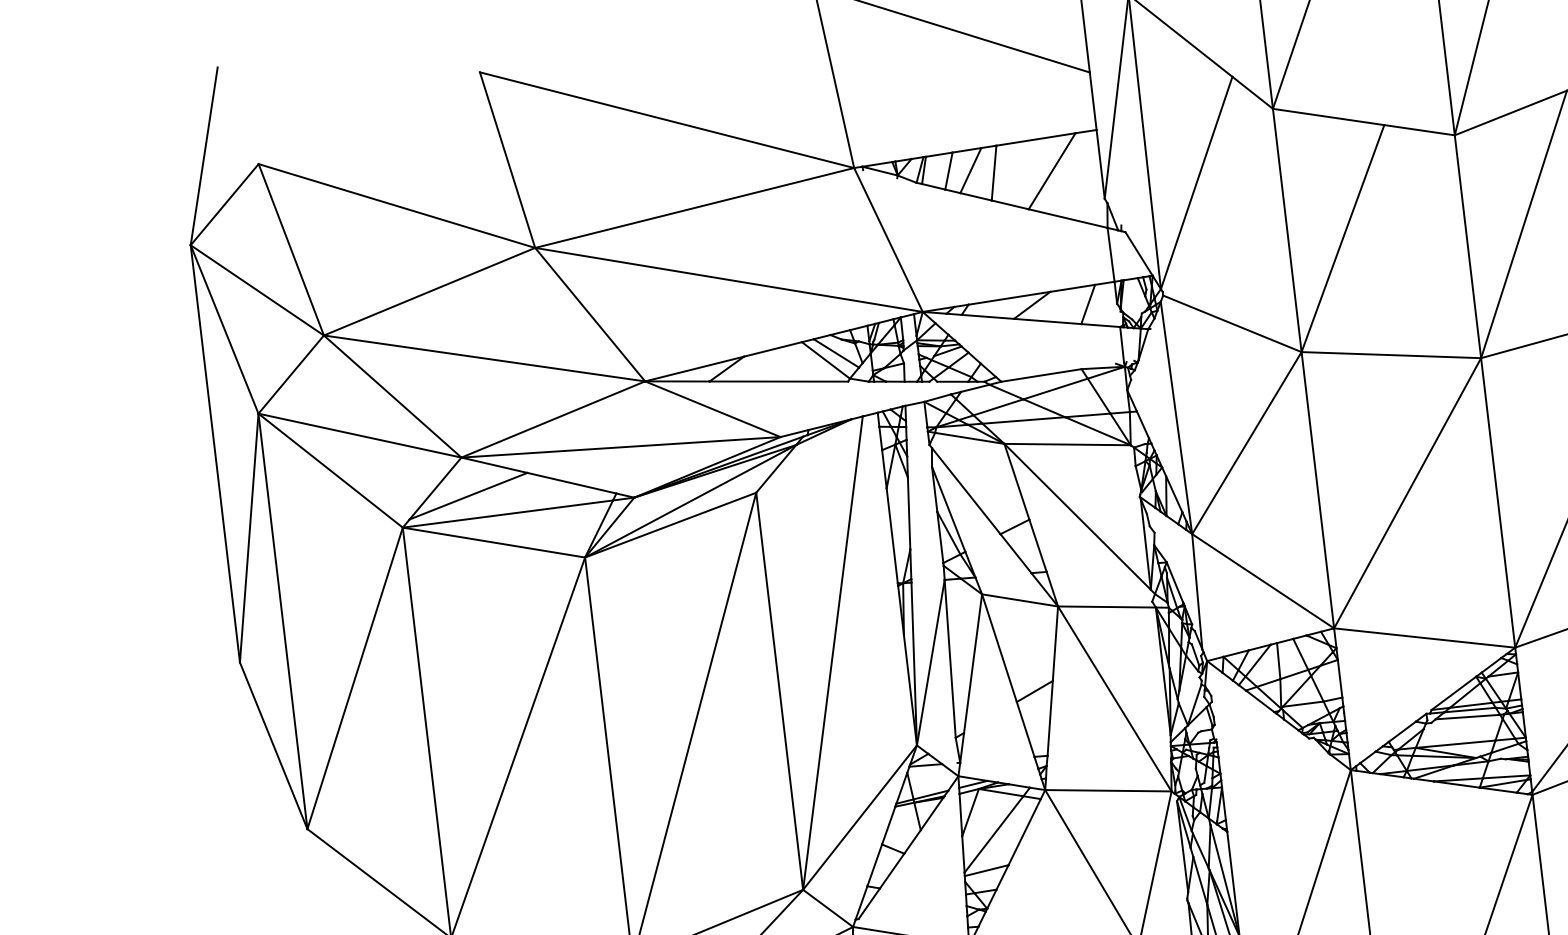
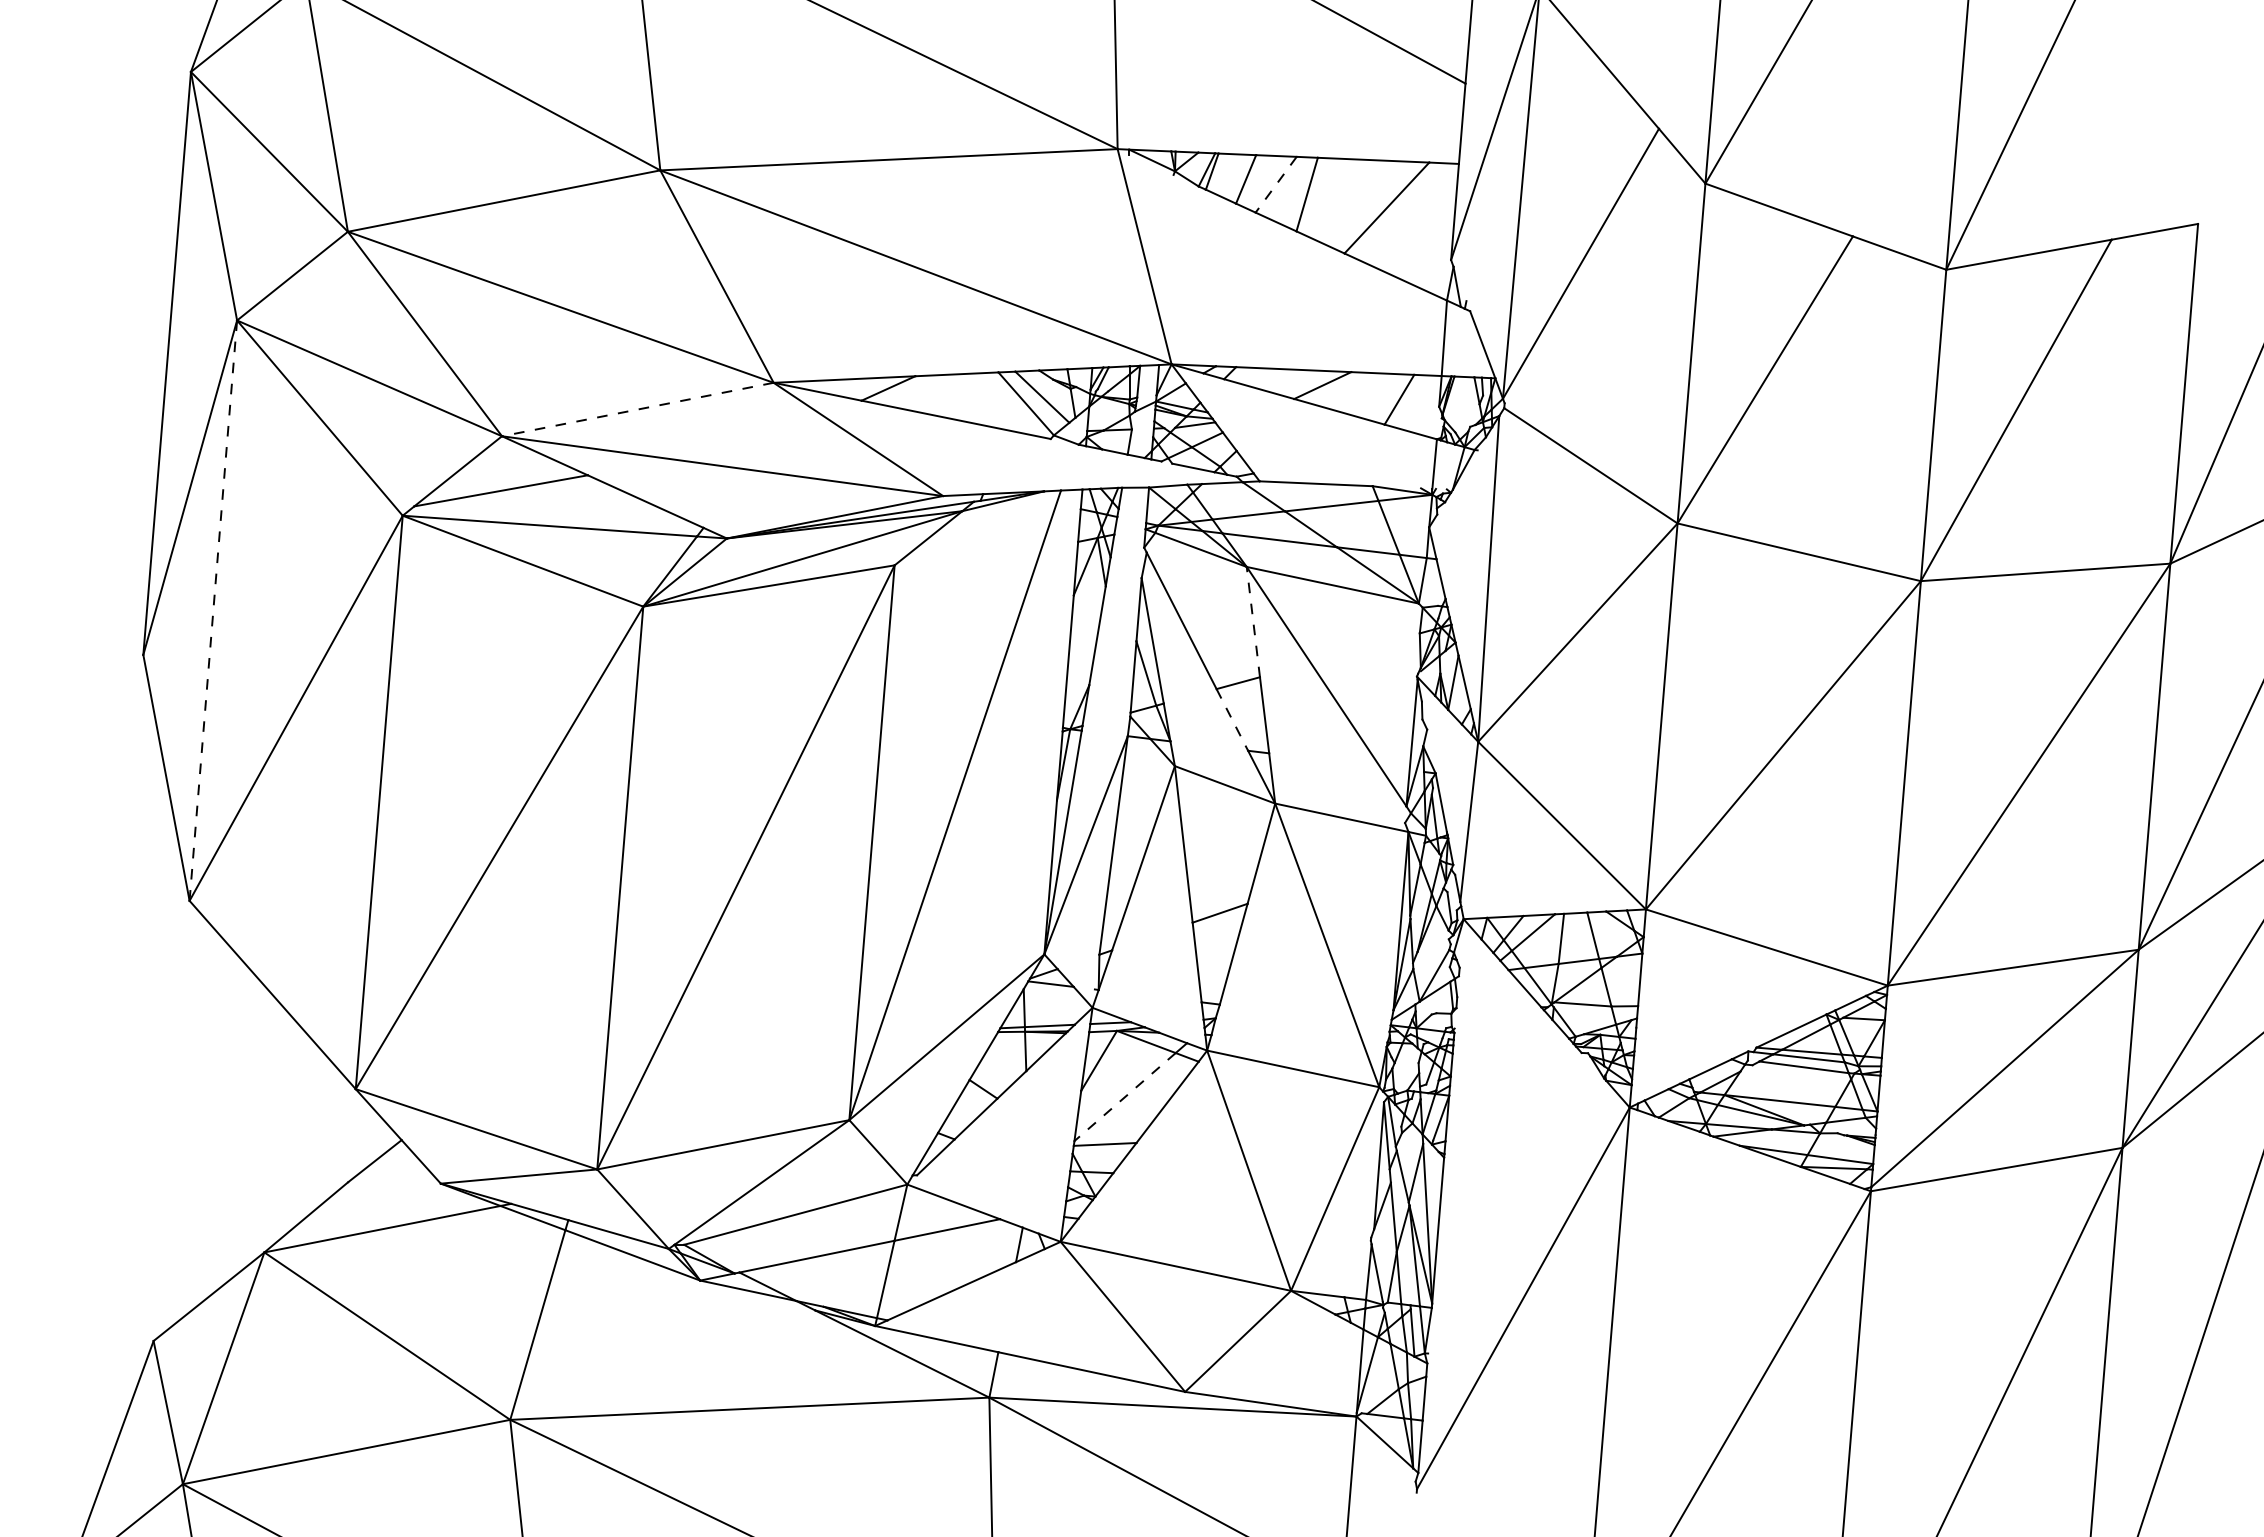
line: (971, 170) -> (1276, 184), solid -> dashed
line: (553, 419) -> (637, 409), solid -> dashed
line: (1017, 482) -> (1253, 622), solid -> dashed
line: (1016, 553) -> (1232, 719), solid -> dashed
line: (283, 621) -> (213, 611), solid -> dashed
line: (993, 834) -> (1124, 1097), solid -> dashed

